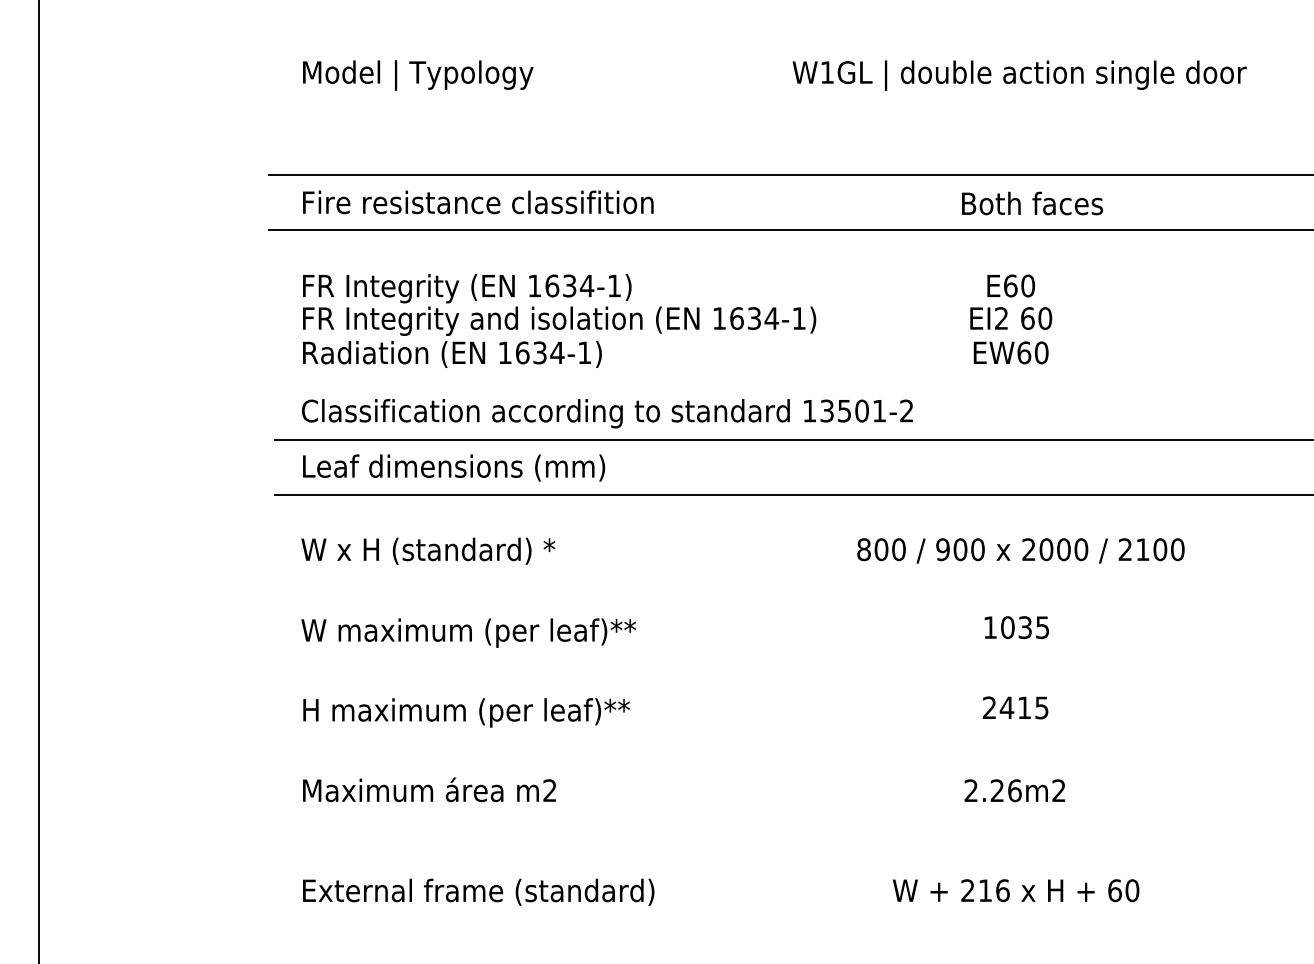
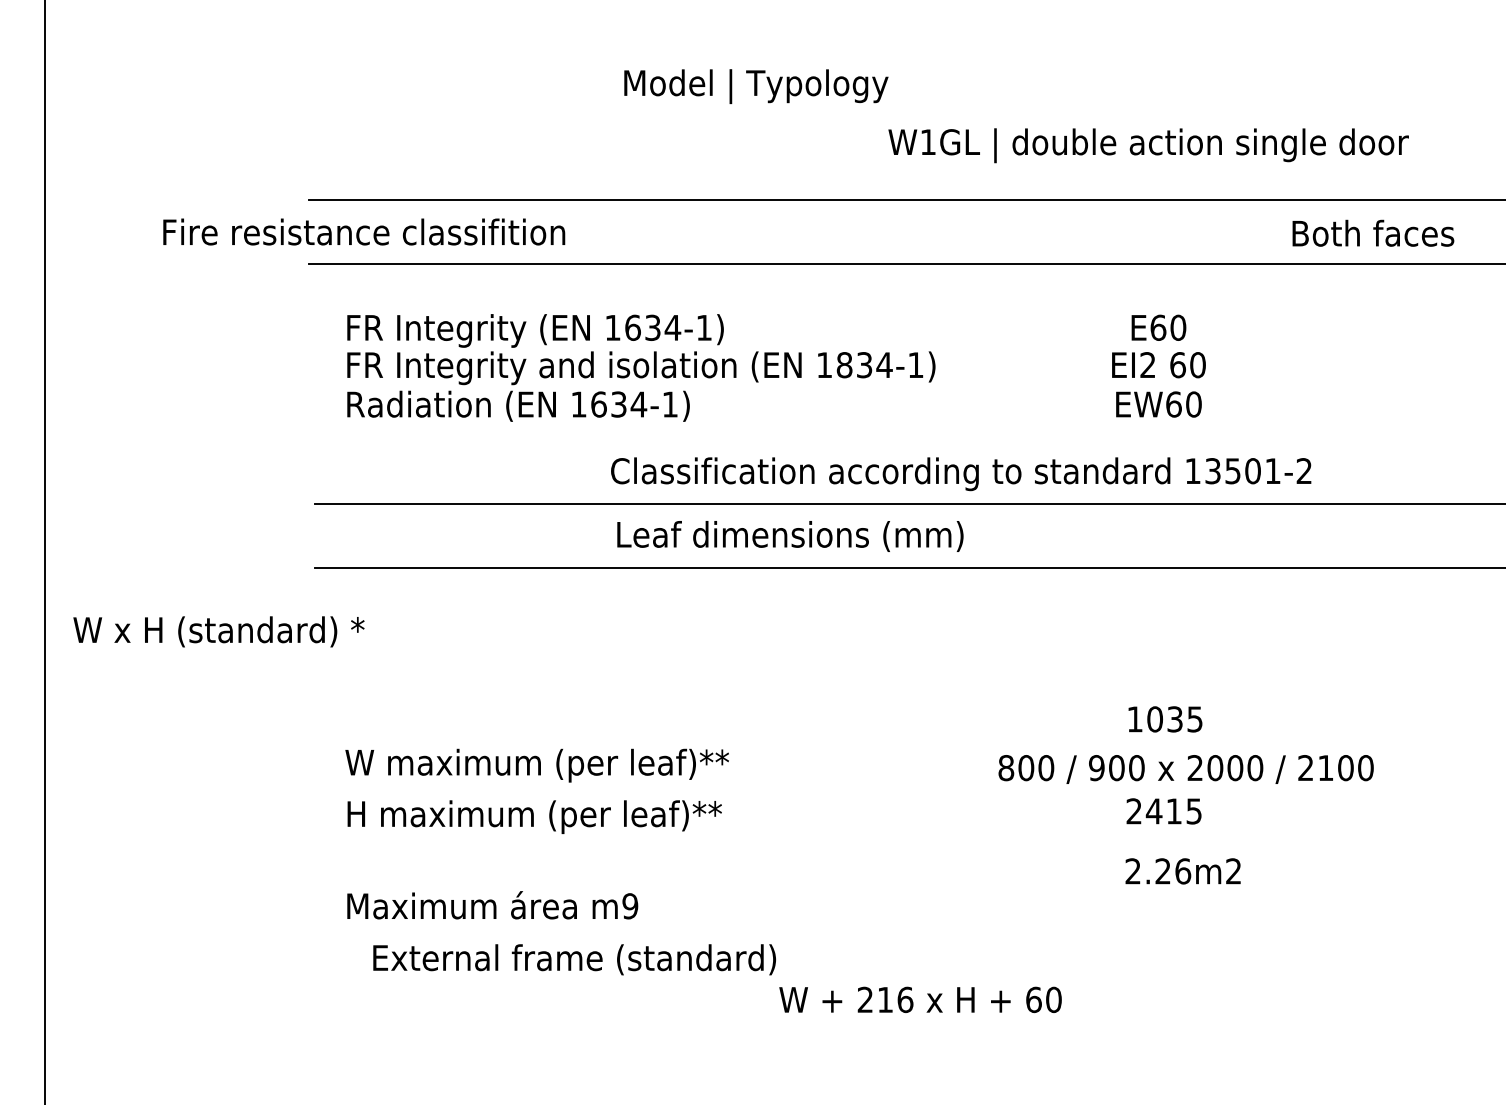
text: (418, 75) -> (756, 86), moved
text: (1019, 75) -> (1148, 145), moved
text: (478, 201) -> (364, 231), moved
text: (1032, 202) -> (1373, 232), moved
text: (736, 318) -> (844, 365), 1634-1) -> 1834-1)
text: (607, 413) -> (961, 474), moved
text: (454, 468) -> (790, 536), moved
text: (427, 550) -> (218, 631), moved
text: (1020, 550) -> (1185, 769), moved
text: (468, 632) -> (536, 765), moved
text: (550, 790) -> (630, 906), m2 -> m9
text: (1014, 790) -> (1182, 871), moved
text: (1016, 890) -> (920, 999), moved
text: (478, 892) -> (574, 959), moved

